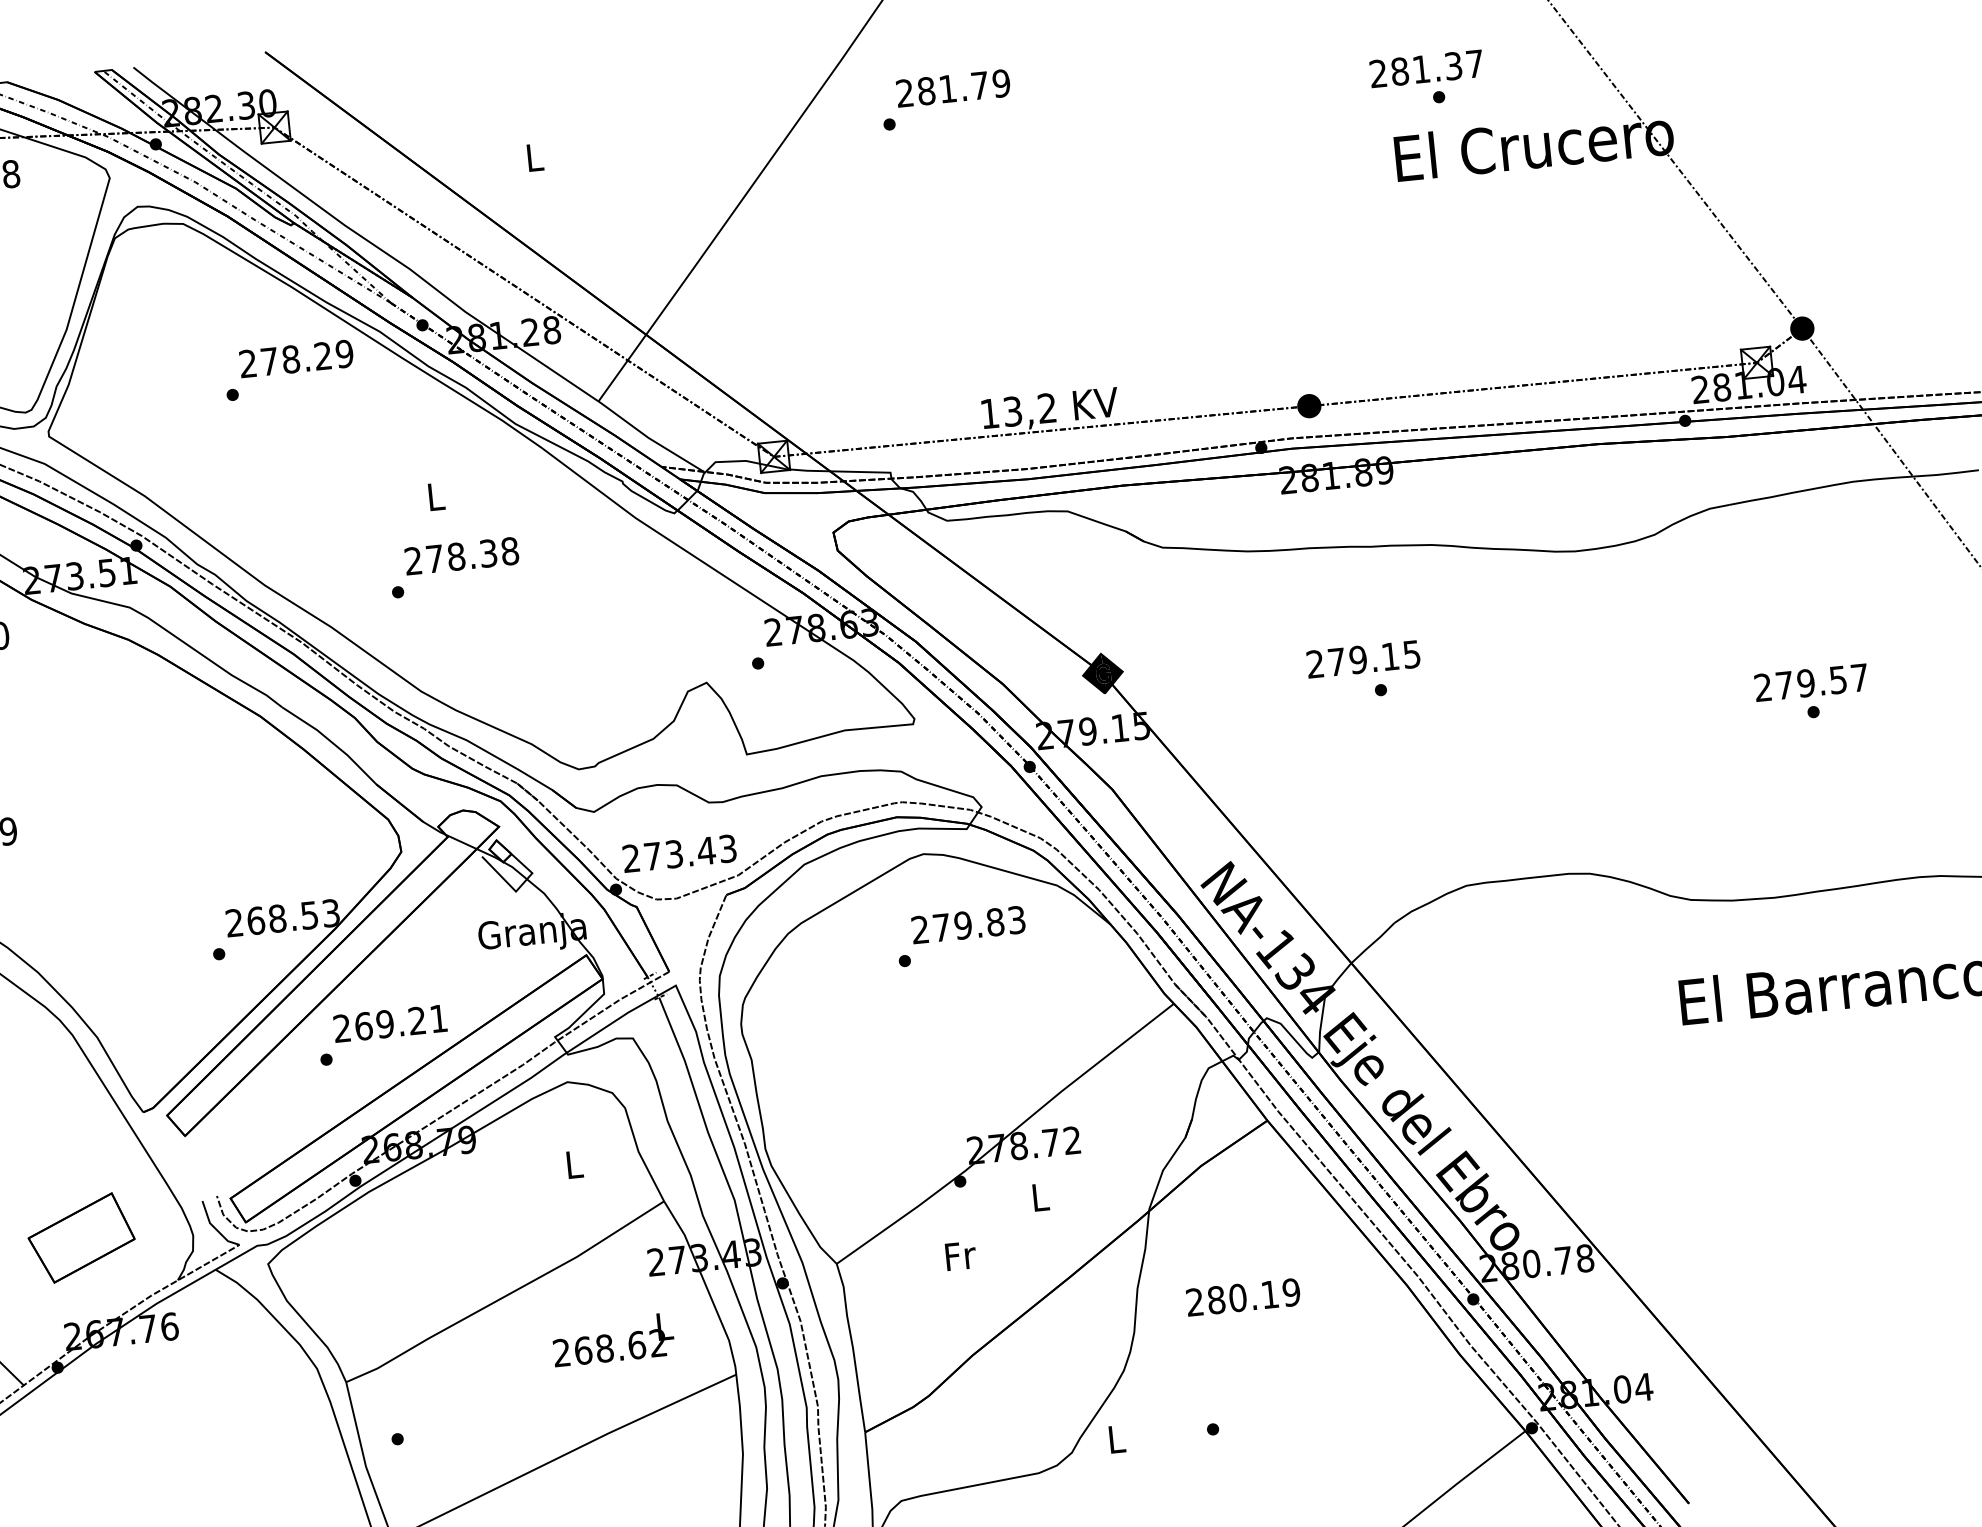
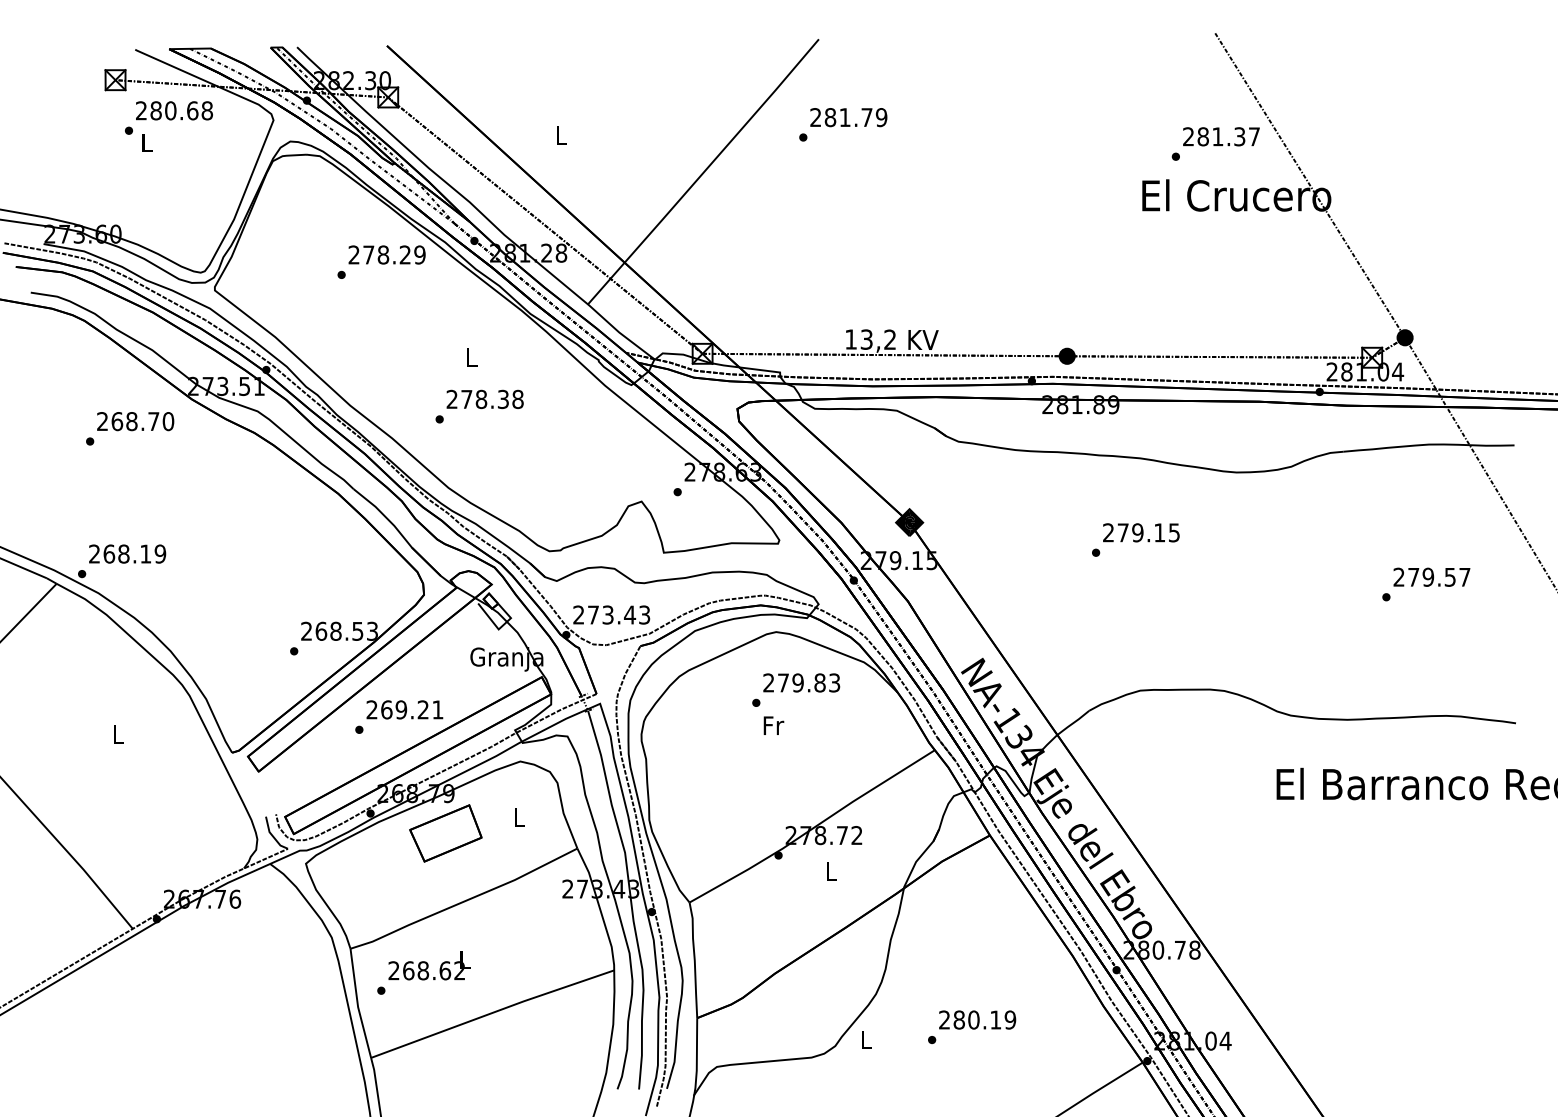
text: (1426, 68) -> (1221, 136), moved
text: (1363, 658) -> (1141, 532), moved
text: (1810, 681) -> (1431, 576), moved
part: (81, 1238) -> (445, 833), moved
text: (960, 1255) -> (773, 725), moved
text: (1243, 1296) -> (977, 1019), moved
text: (613, 1339) -> (429, 965), moved

